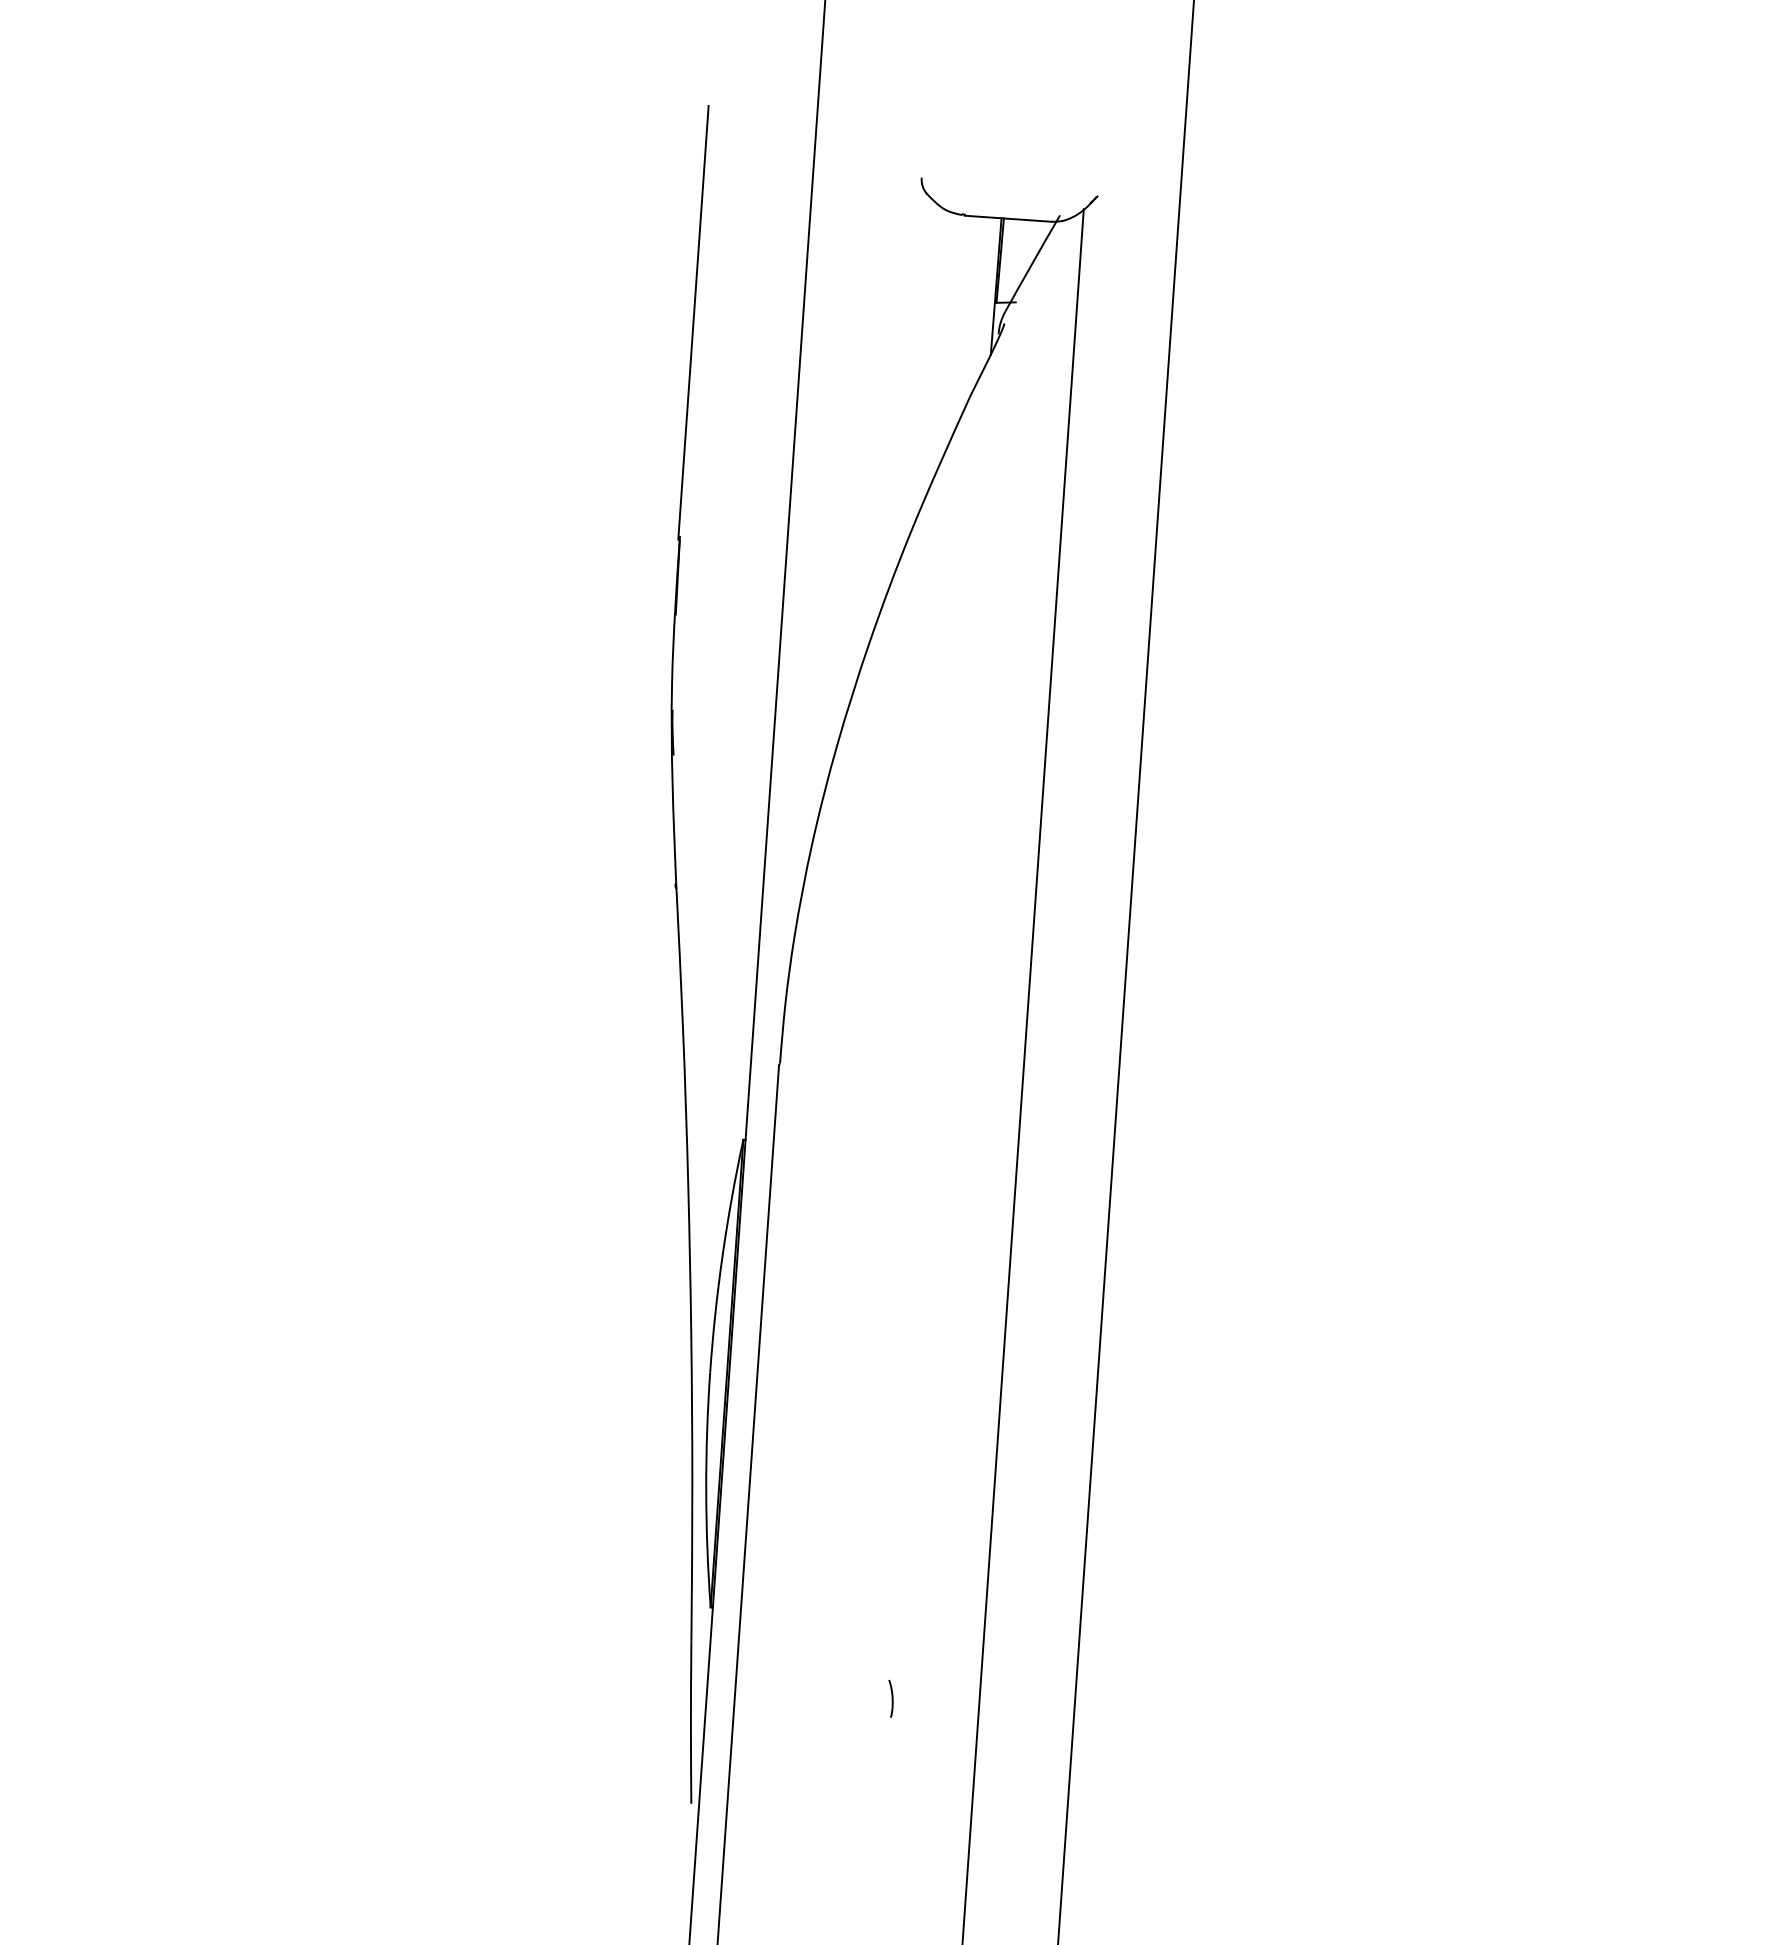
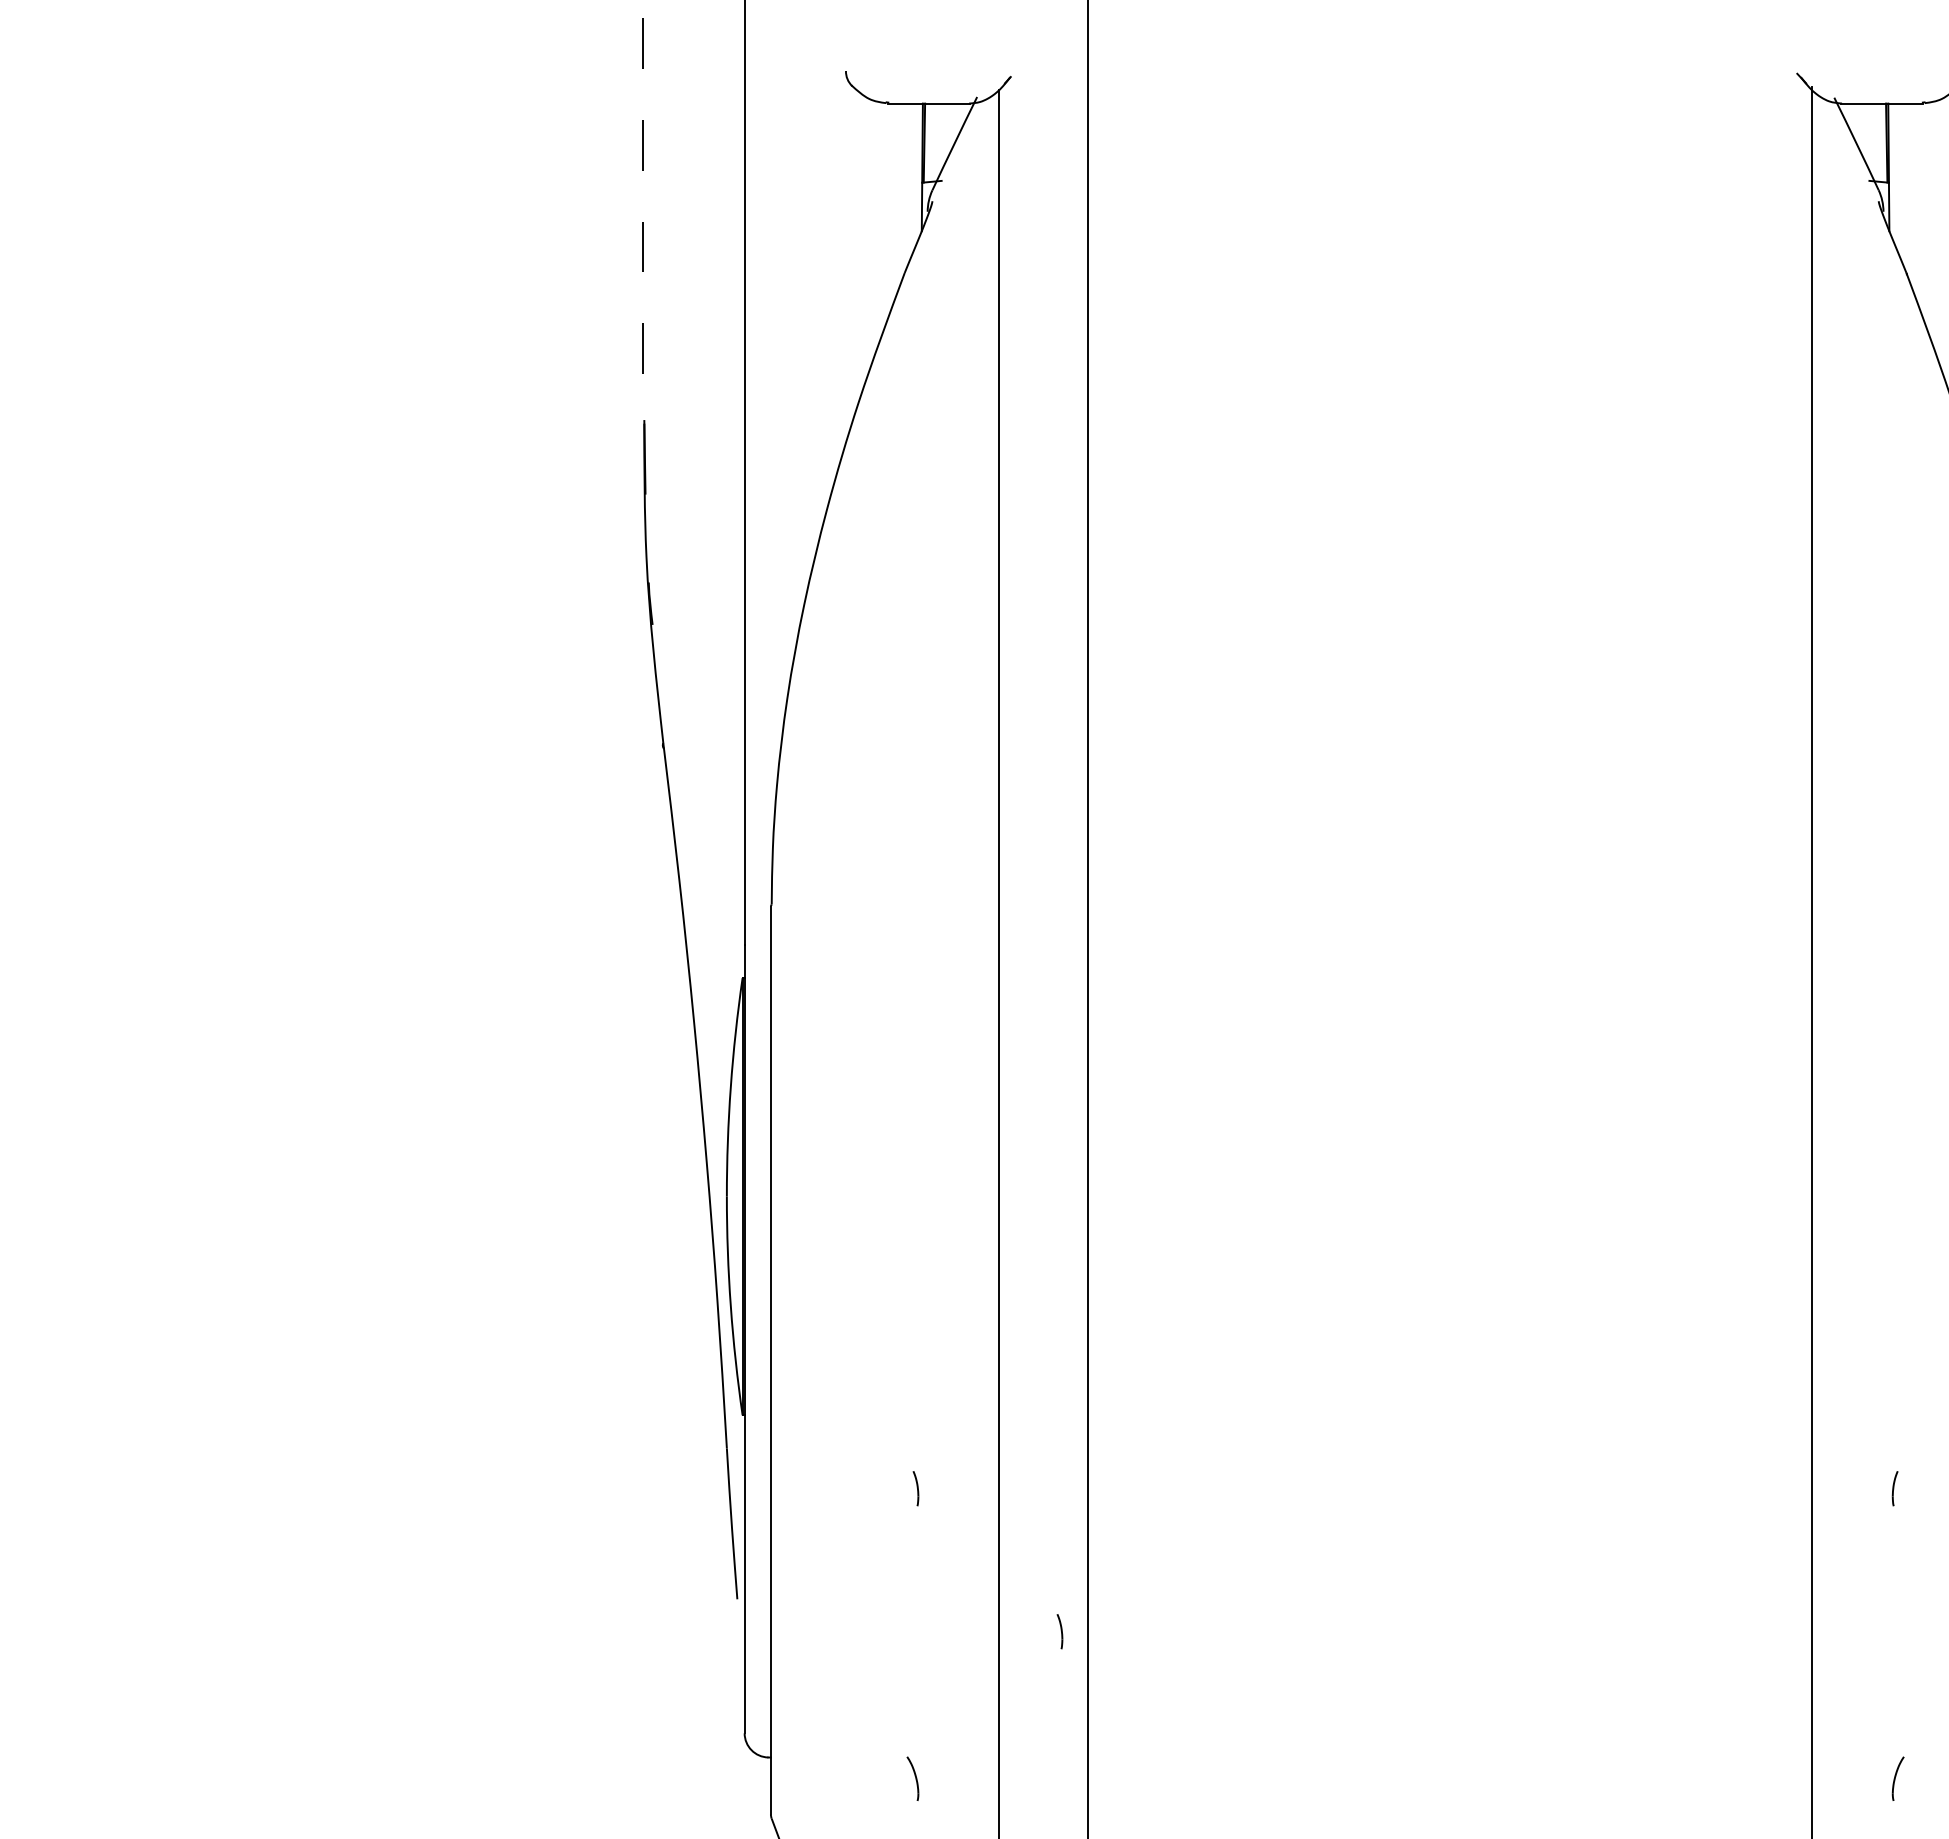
line: (692, 322) -> (642, 220), solid -> dashed
part: (1033, 1862) -> (1059, 1631), added

